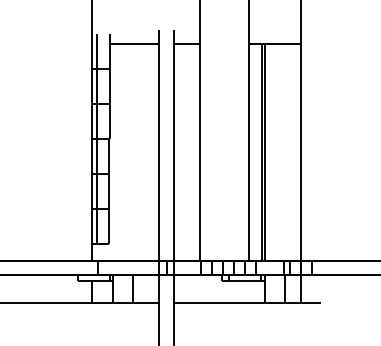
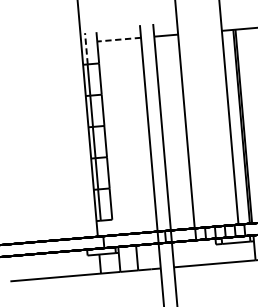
line: (134, 44) -> (119, 39), solid -> dashed
line: (96, 51) -> (86, 49), solid -> dashed

